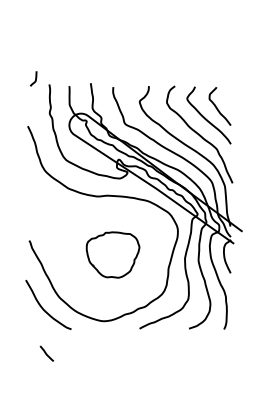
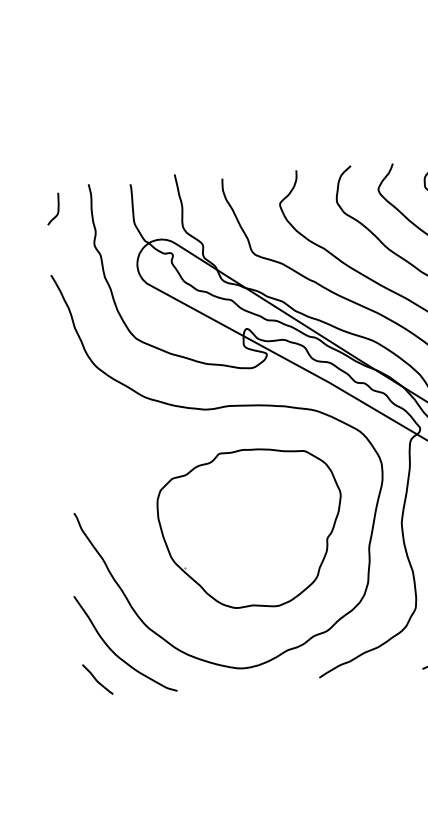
curve: (35, 78) -> (57, 208), moved
part: (112, 254) -> (249, 527), size x1.67
line: (46, 353) -> (96, 679), moved

